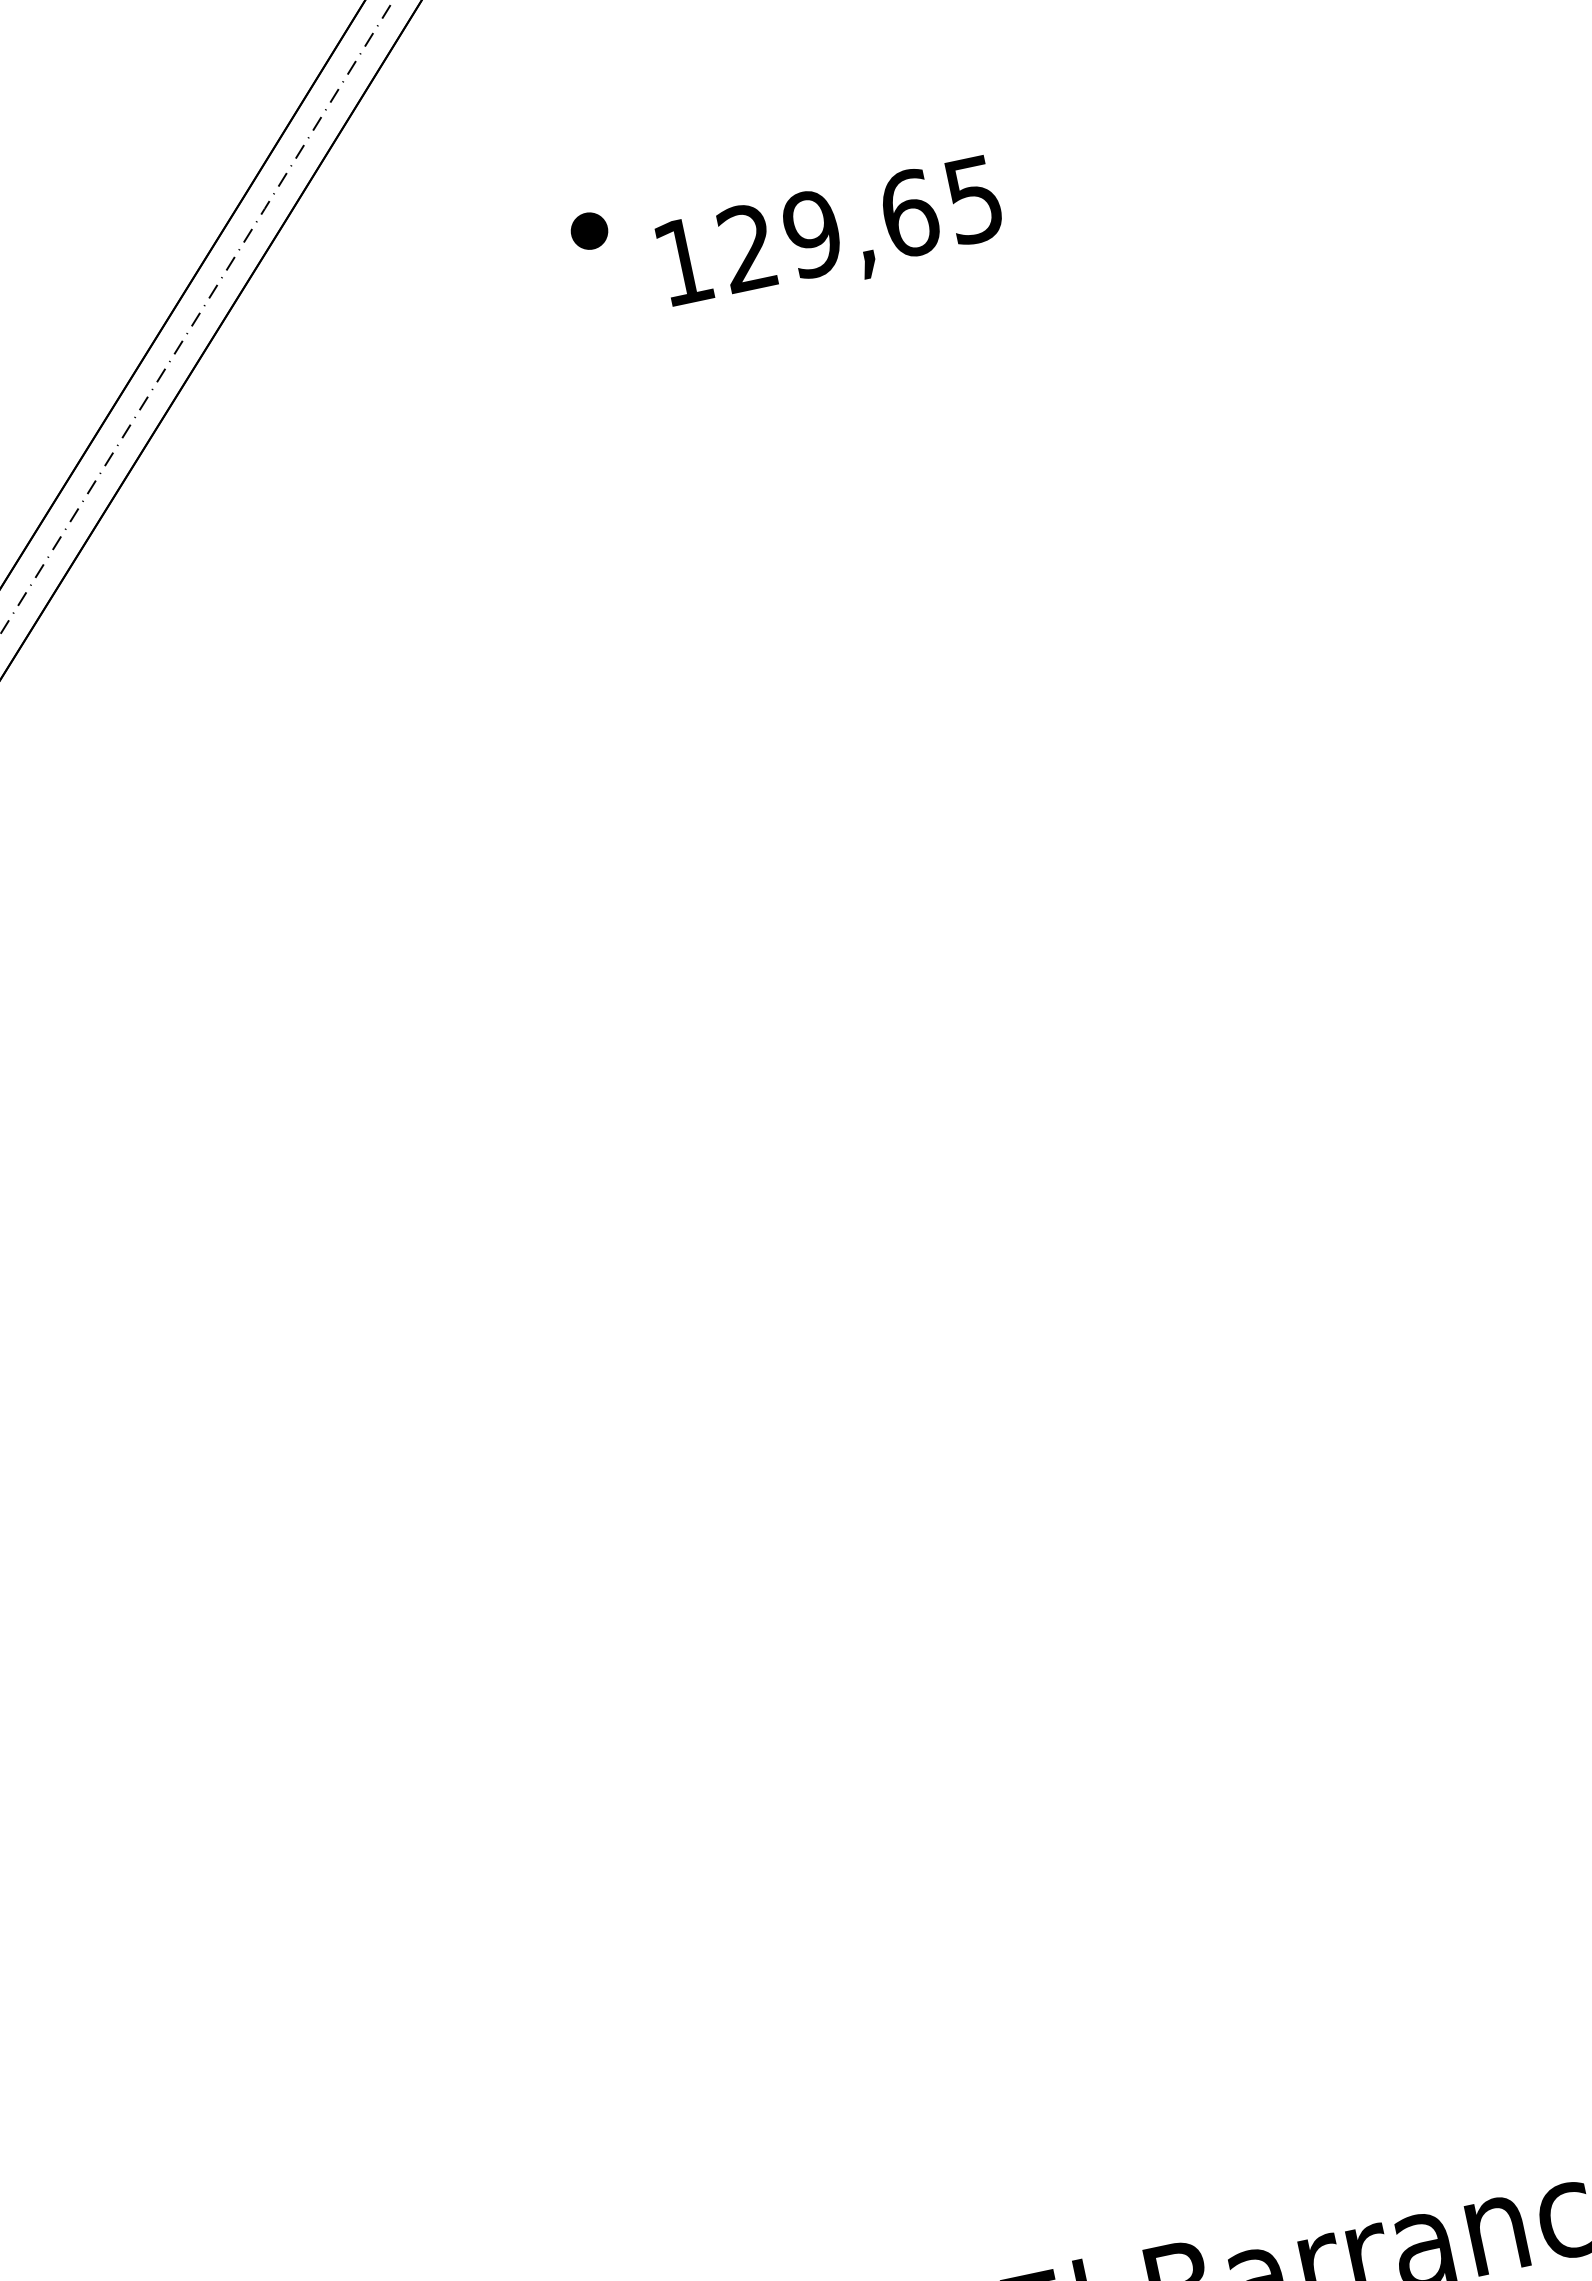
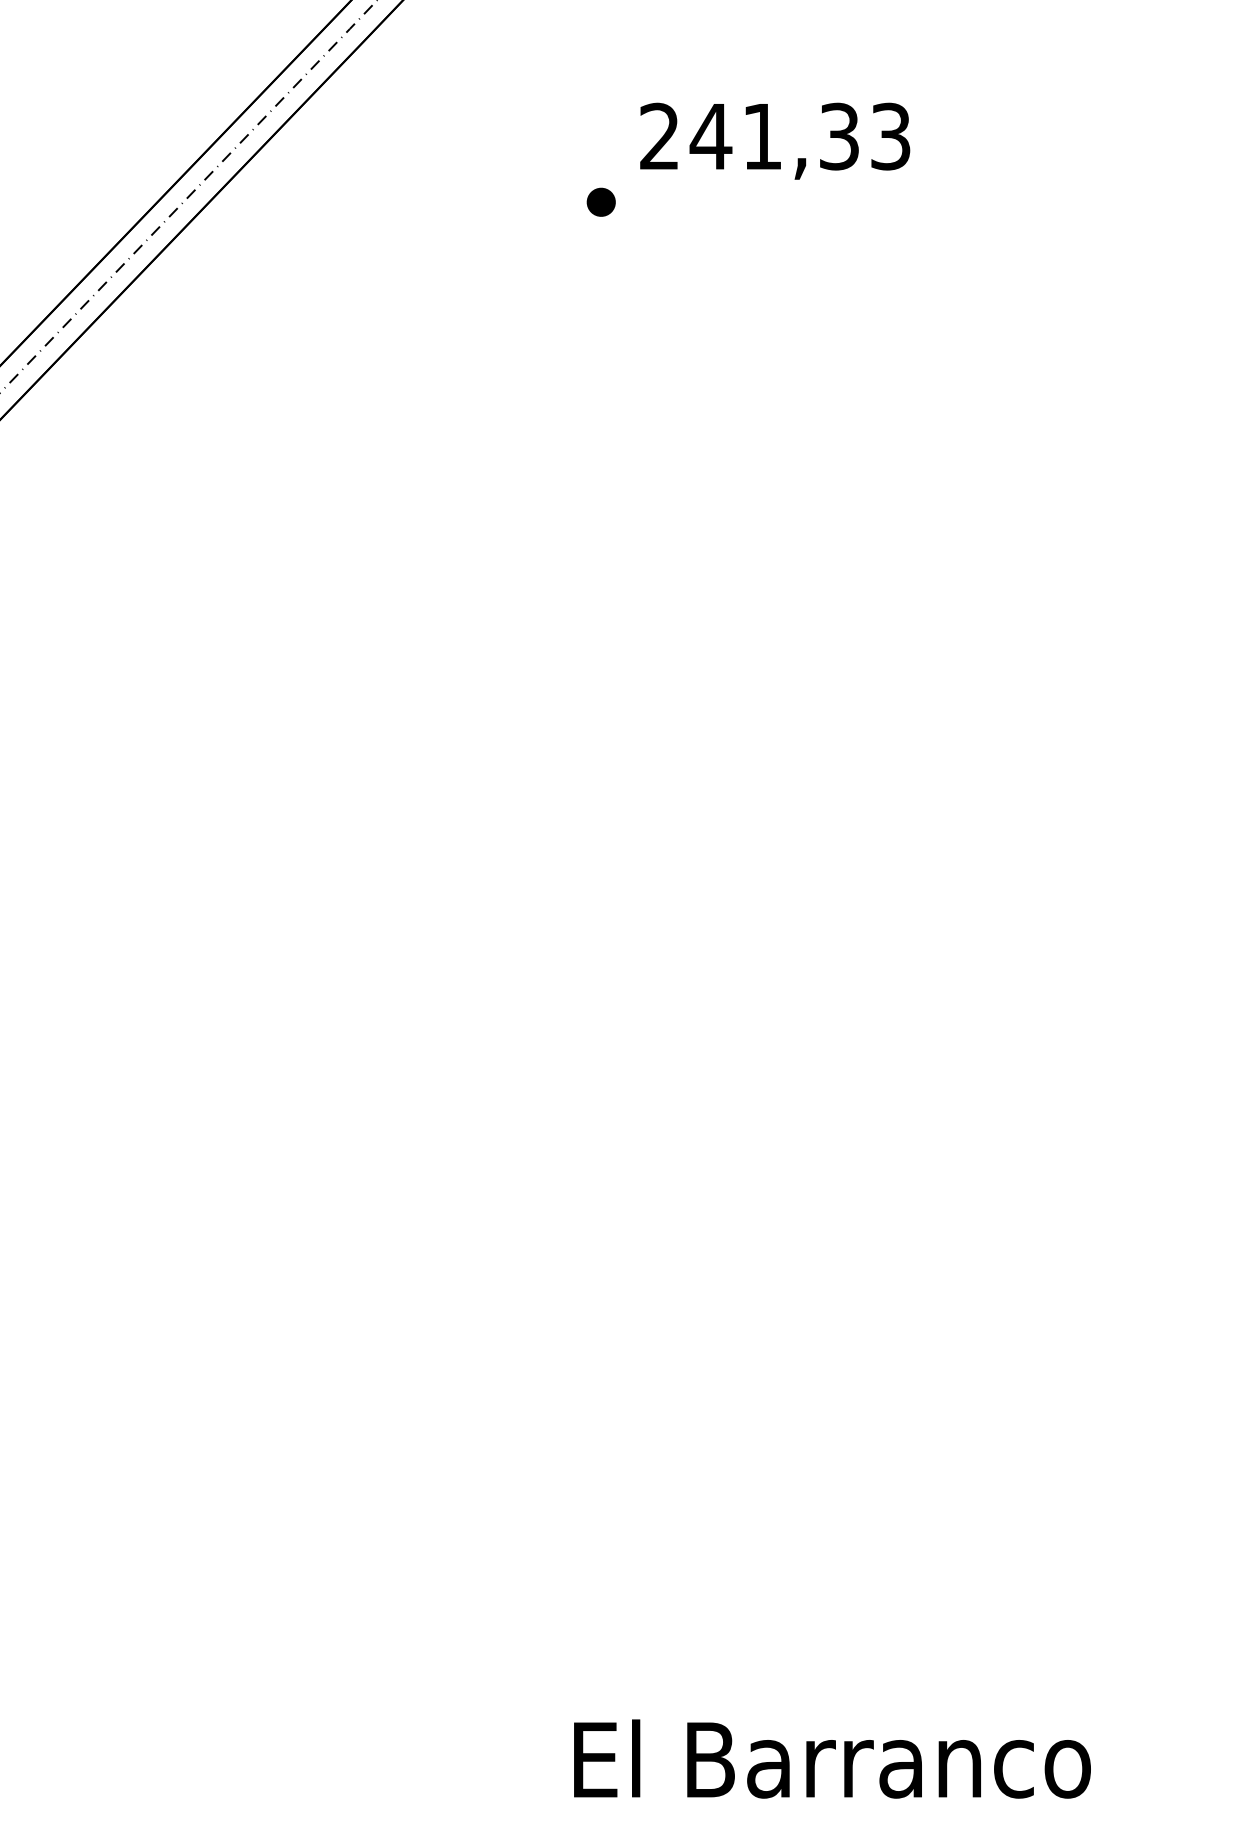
part: (588, 230) -> (600, 201), moved
text: (829, 230) -> (775, 136), 129,65 -> 241,33

